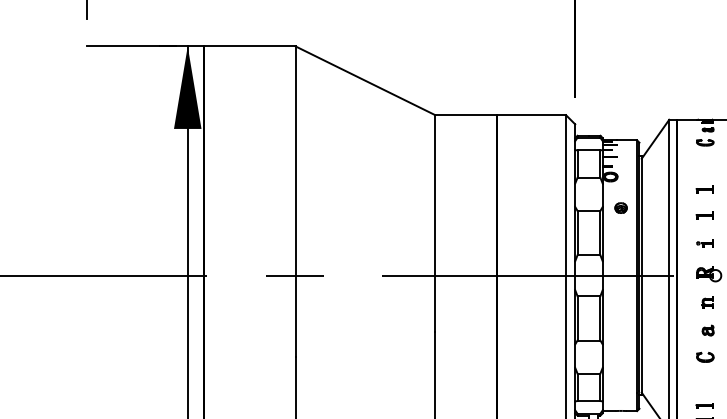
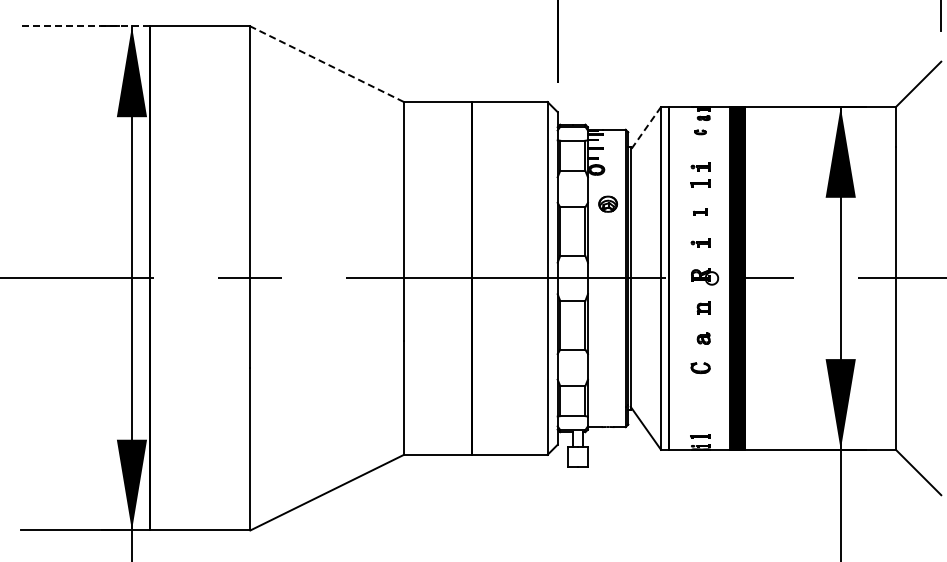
line: (144, 46) -> (84, 26), solid -> dashed
line: (365, 81) -> (327, 64), solid -> dashed
line: (655, 139) -> (645, 128), solid -> dashed
part: (705, 142) -> (700, 132), size x0.6
part: (705, 173) -> (700, 166), added
part: (620, 207) -> (607, 203), size x1.4
part: (705, 214) -> (700, 211), size x0.7
part: (705, 405) -> (700, 420), removed

